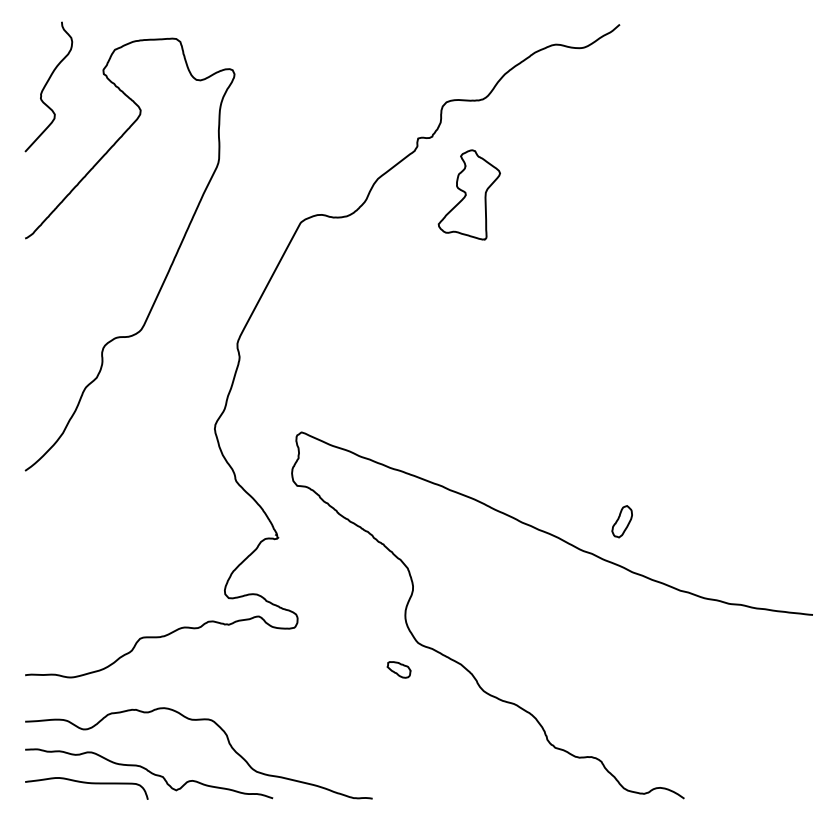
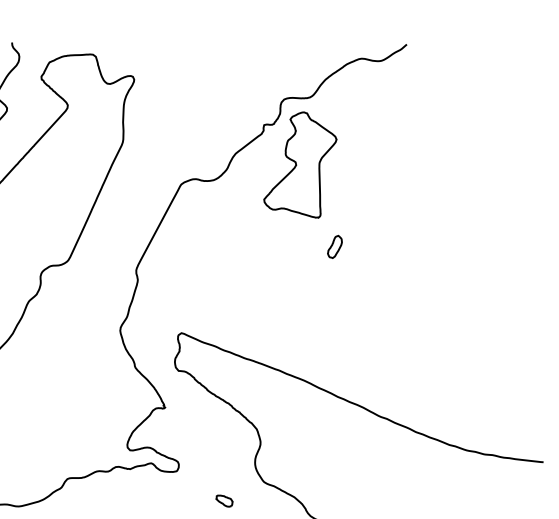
part: (469, 194) -> (300, 164), size x1.67
part: (621, 521) -> (334, 246), moved
part: (398, 669) -> (224, 500), moved

